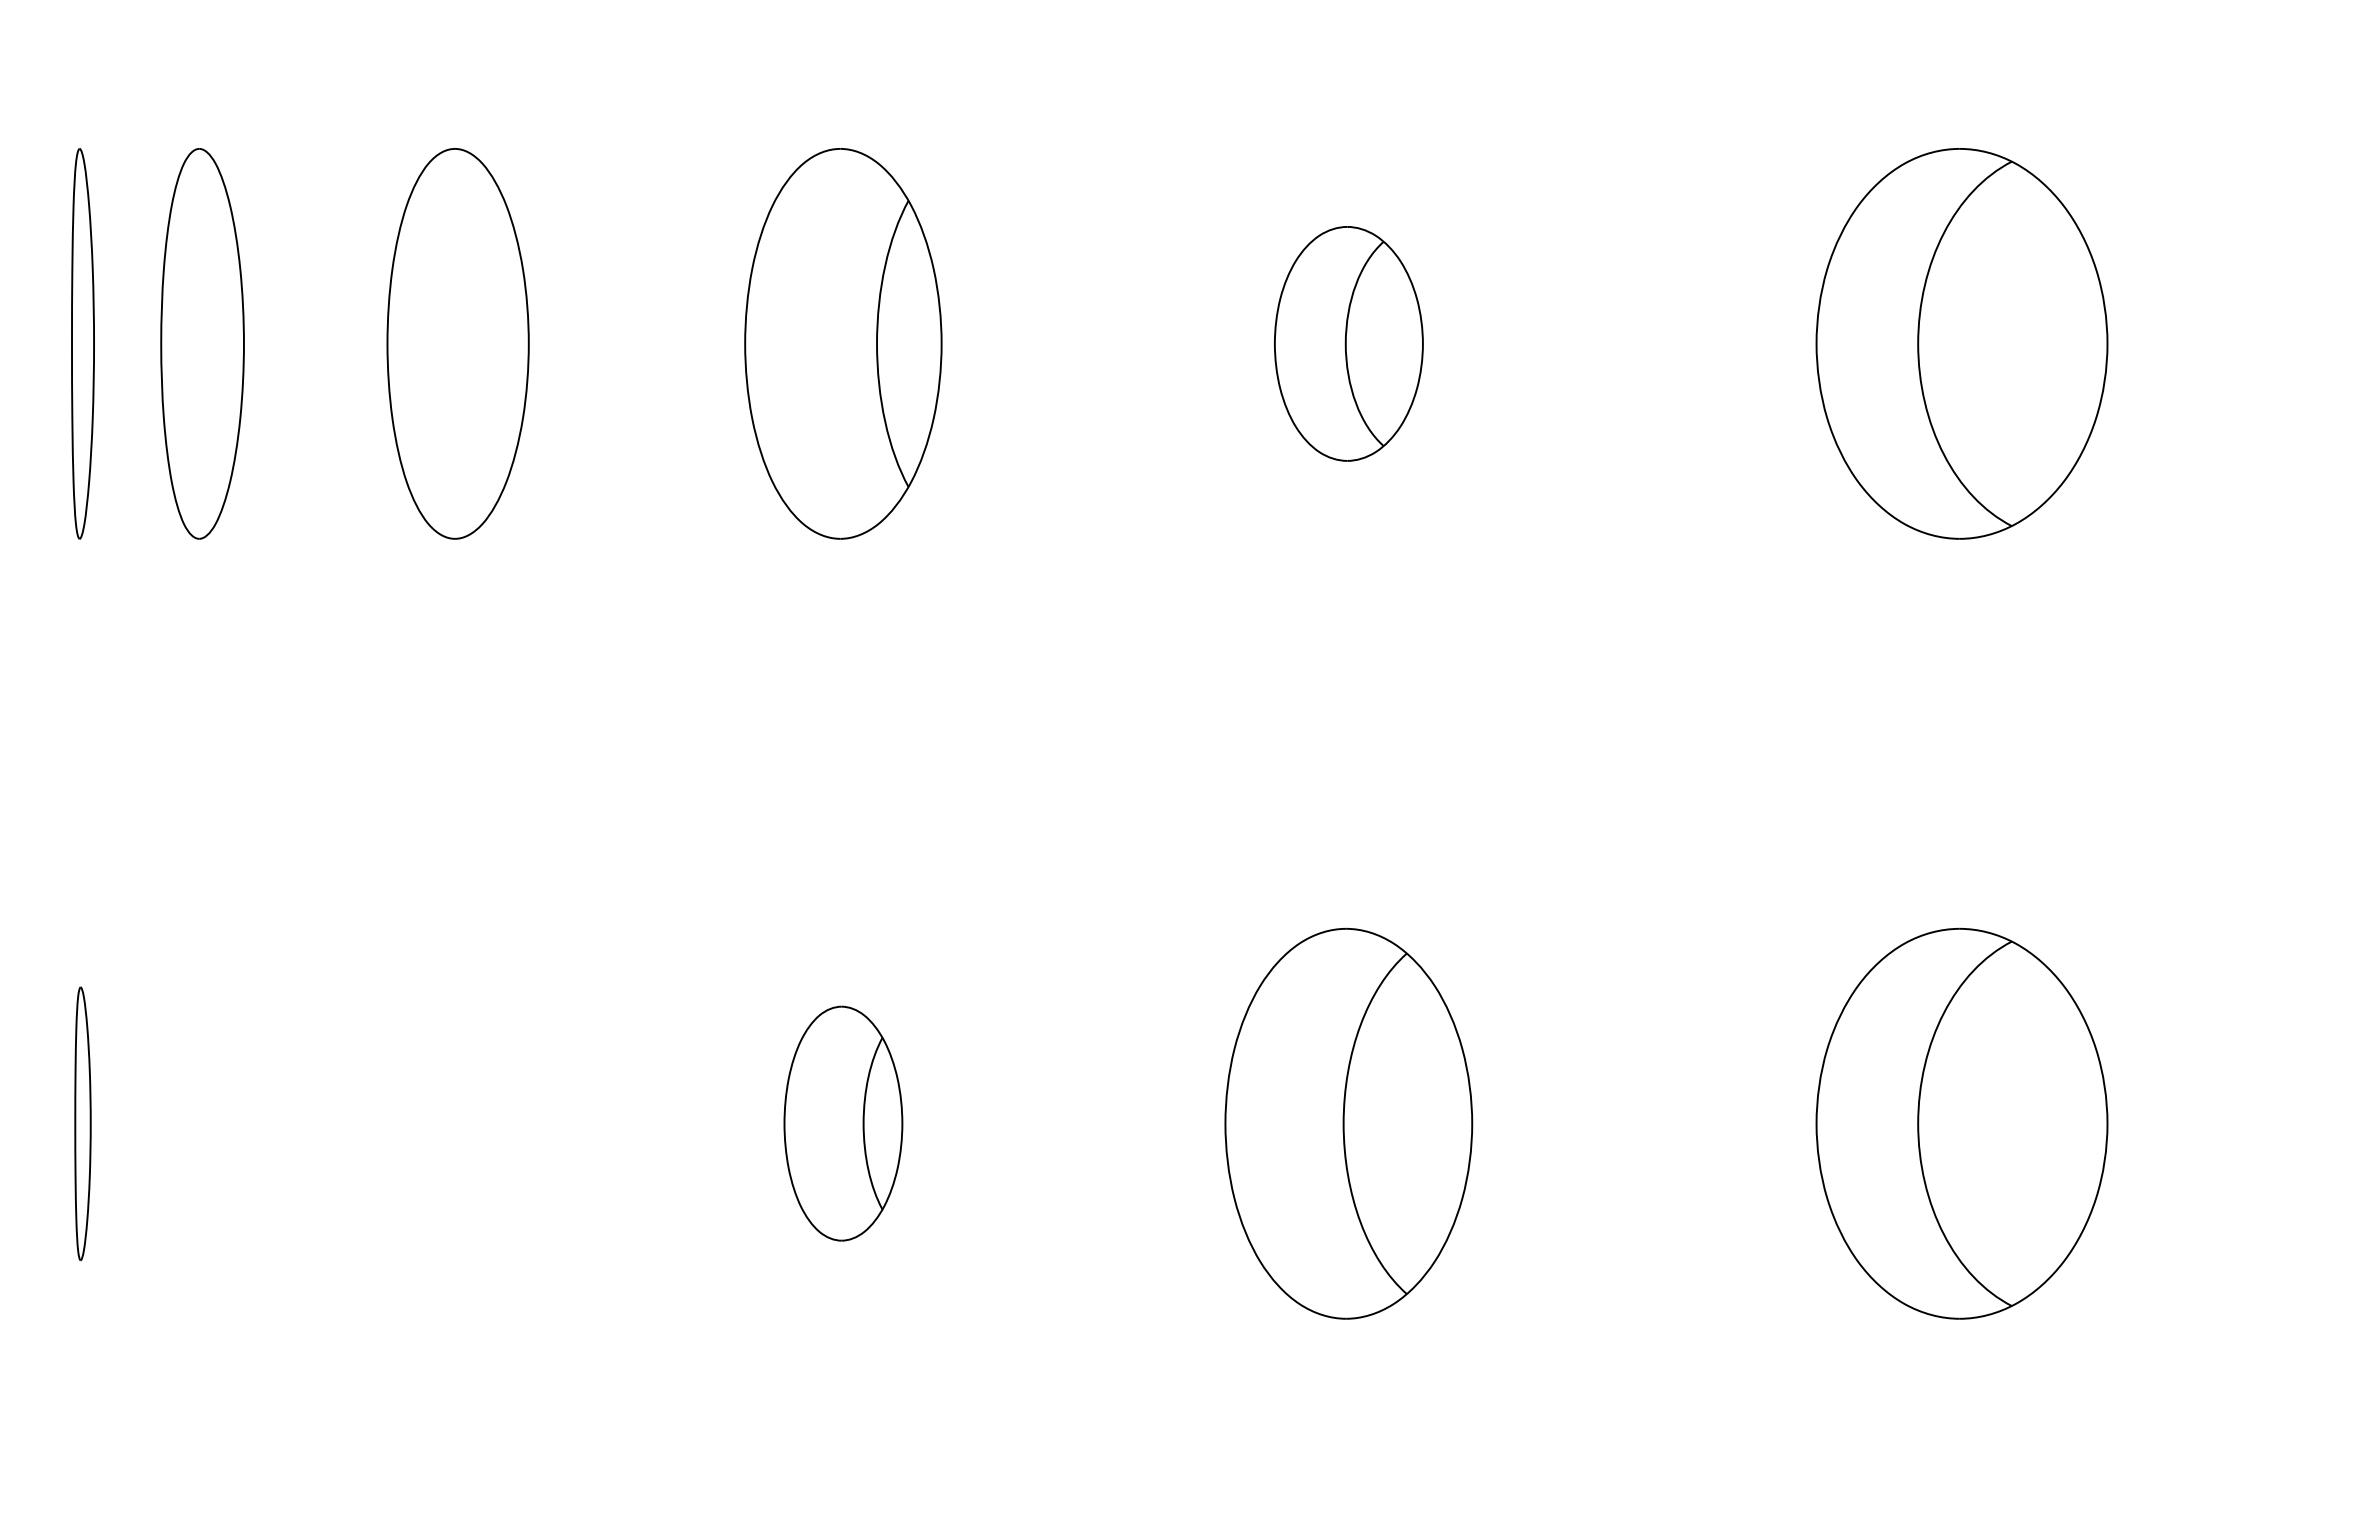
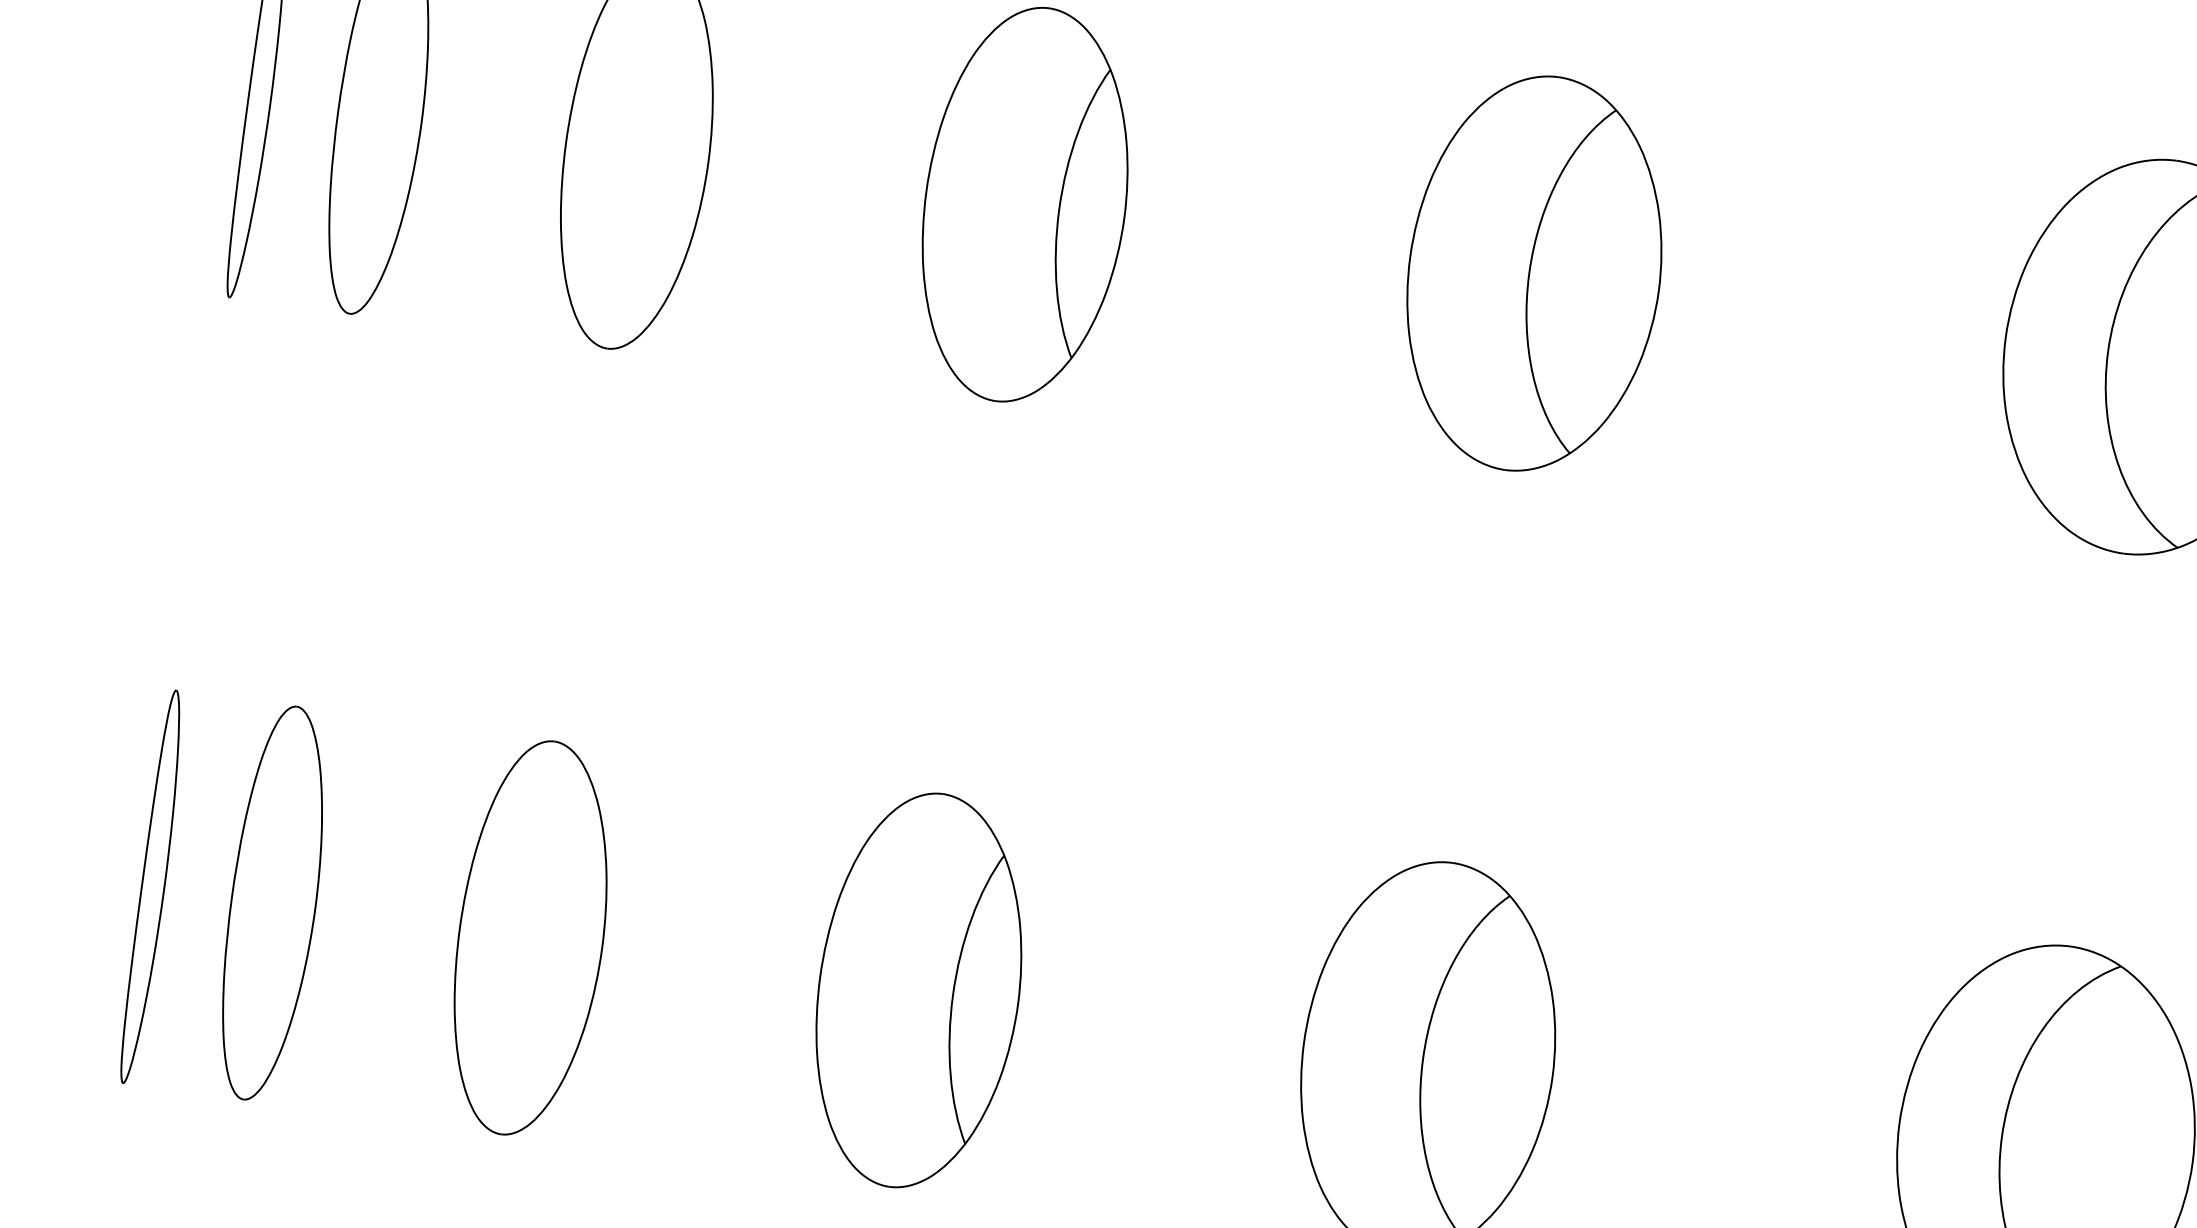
part: (1348, 343) -> (1534, 273), size x1.67
part: (82, 1123) -> (152, 886), size x1.43
part: (202, 1123) -> (273, 903), added
part: (457, 1123) -> (530, 937), added
part: (843, 1123) -> (919, 990), size x1.67

